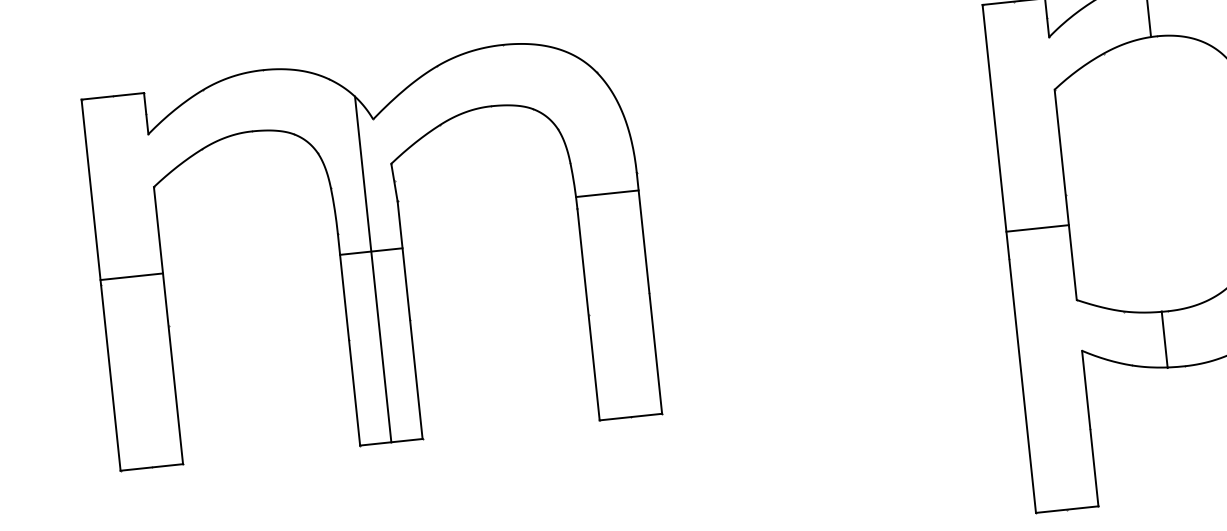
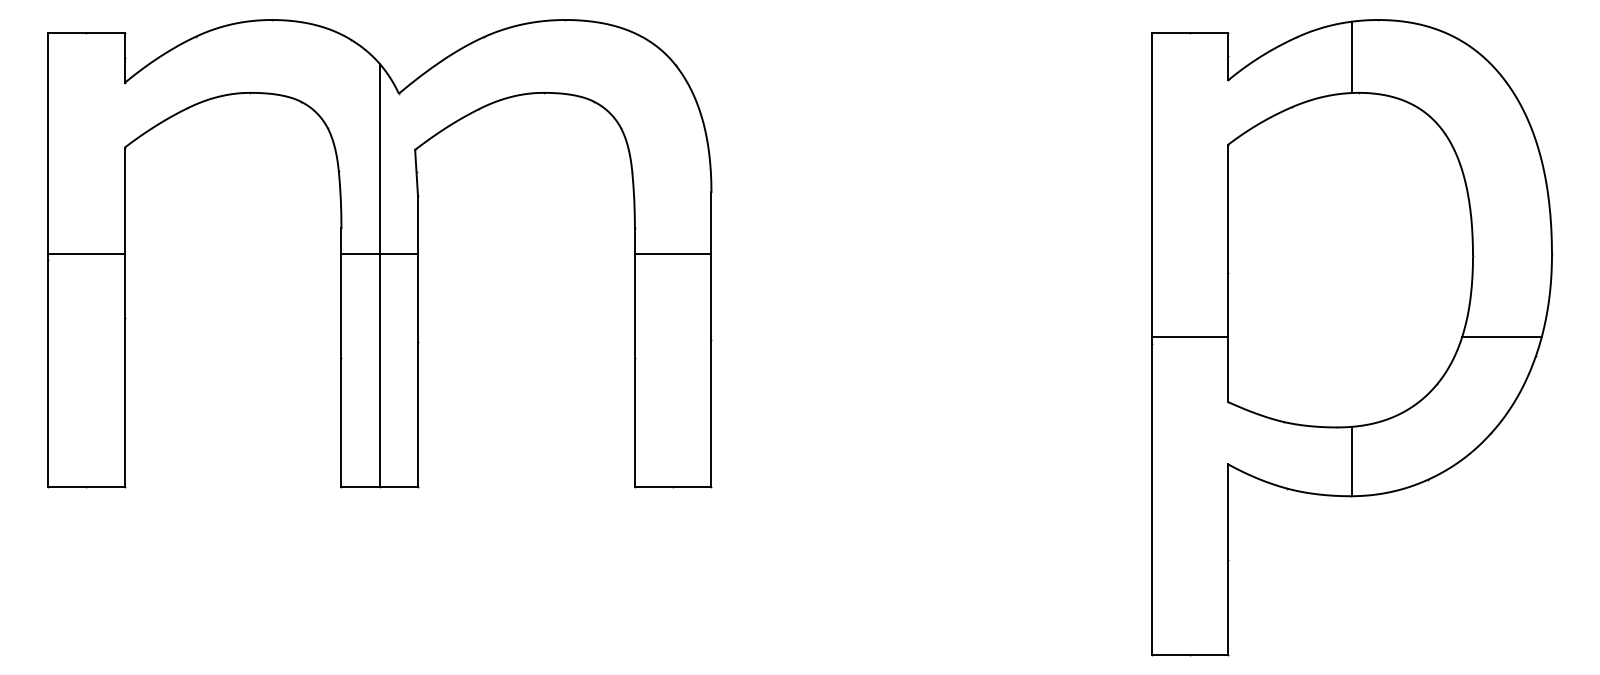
line: (606, 193) -> (672, 253), moved
line: (1037, 228) -> (1189, 337), moved
line: (1164, 339) -> (1351, 461), moved

